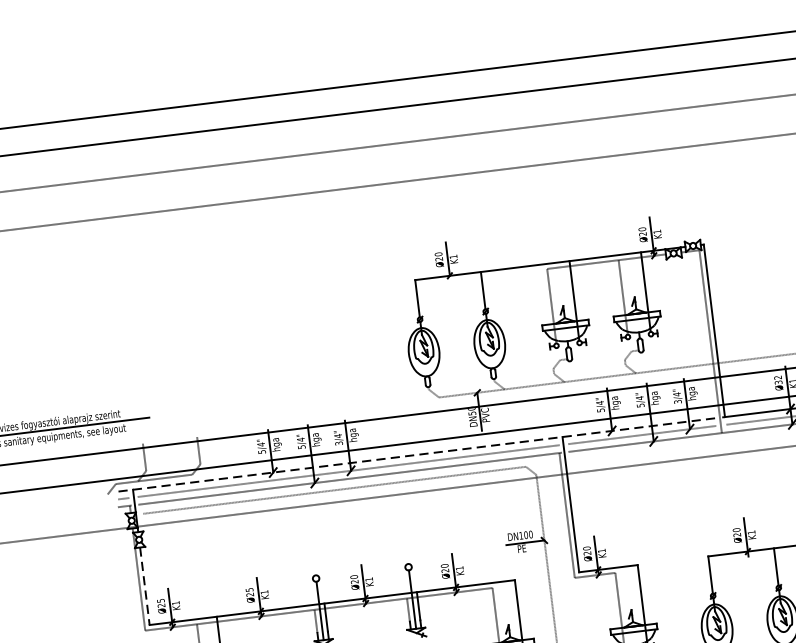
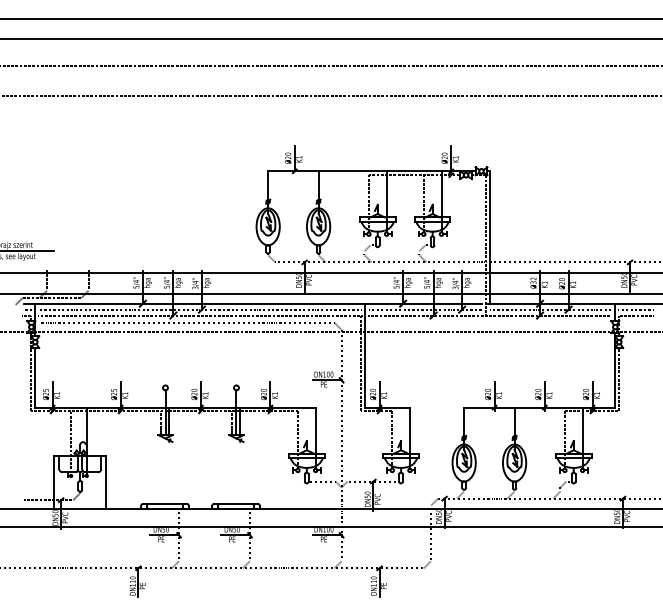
line: (417, 454) -> (253, 303), dashed -> solid
line: (145, 585) -> (35, 377), dashed -> solid

